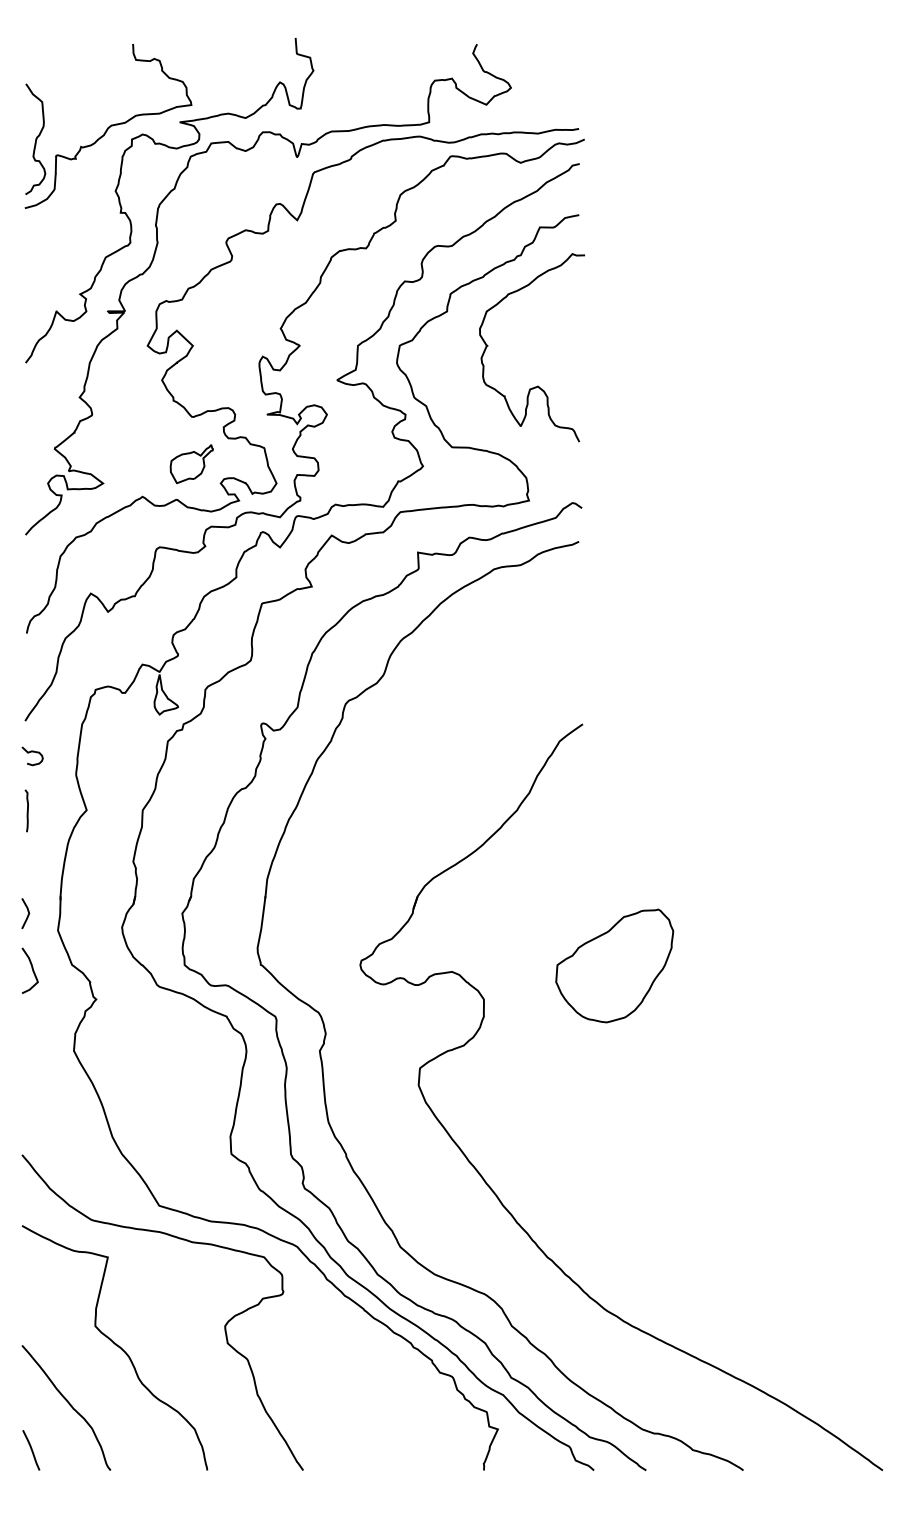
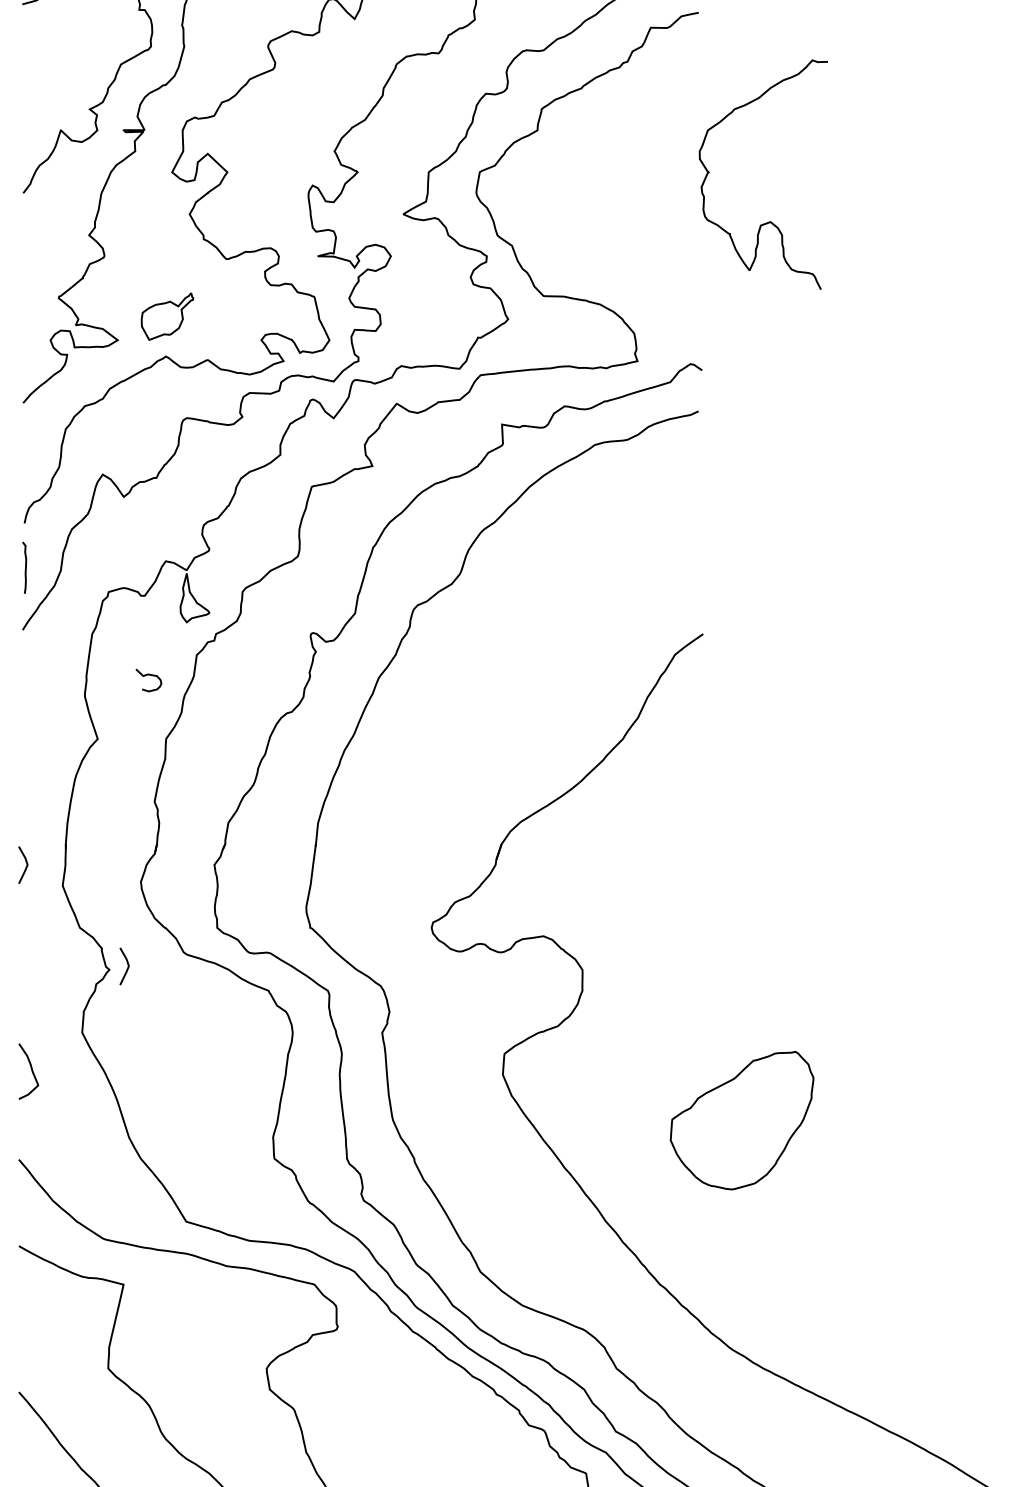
curve: (537, 385) -> (769, 220), moved
part: (191, 463) -> (167, 315), moved
curve: (32, 752) -> (148, 675), moved
curve: (27, 810) -> (25, 567), moved
part: (614, 965) -> (741, 1120), moved
curve: (31, 968) -> (30, 1068), moved
line: (110, 997) -> (126, 967), added

